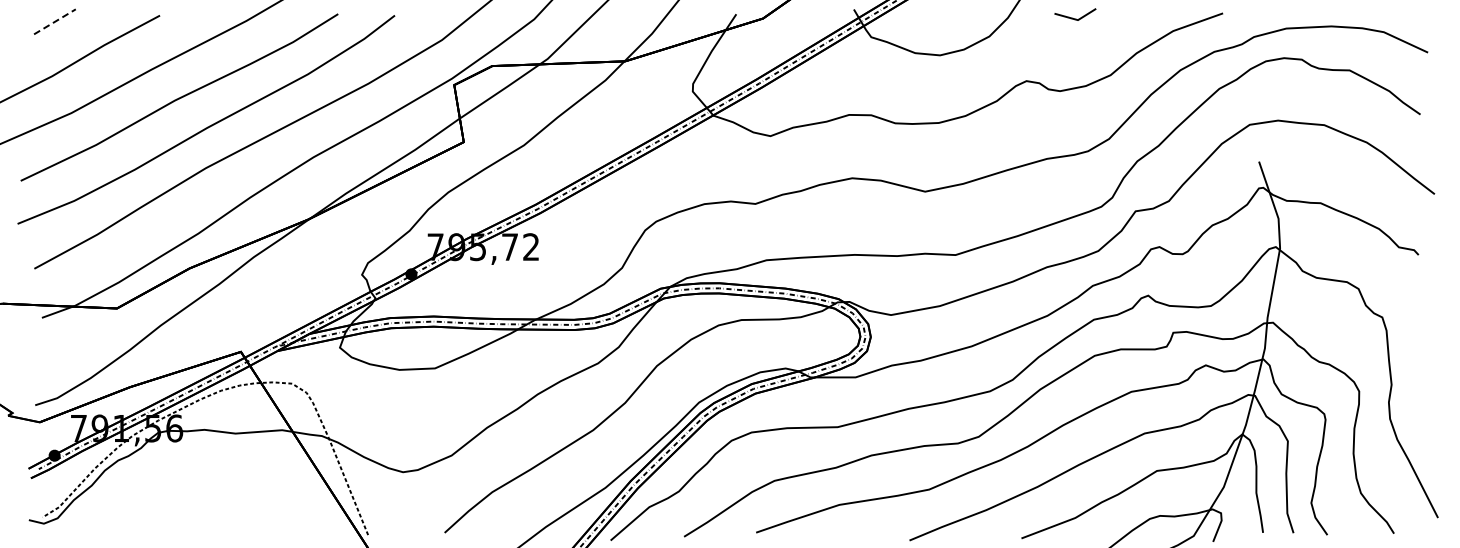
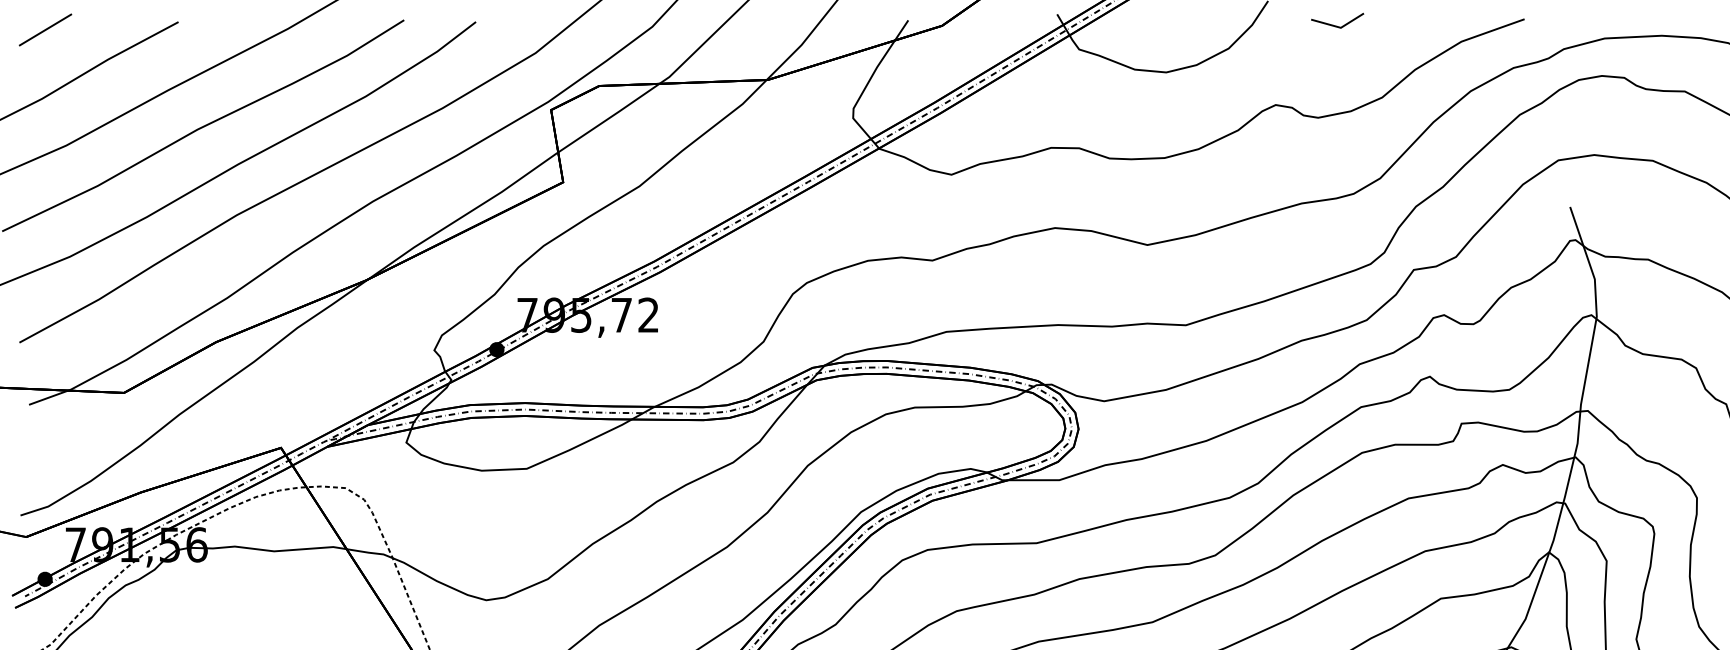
line: (55, 21) -> (46, 29), dashed -> solid

